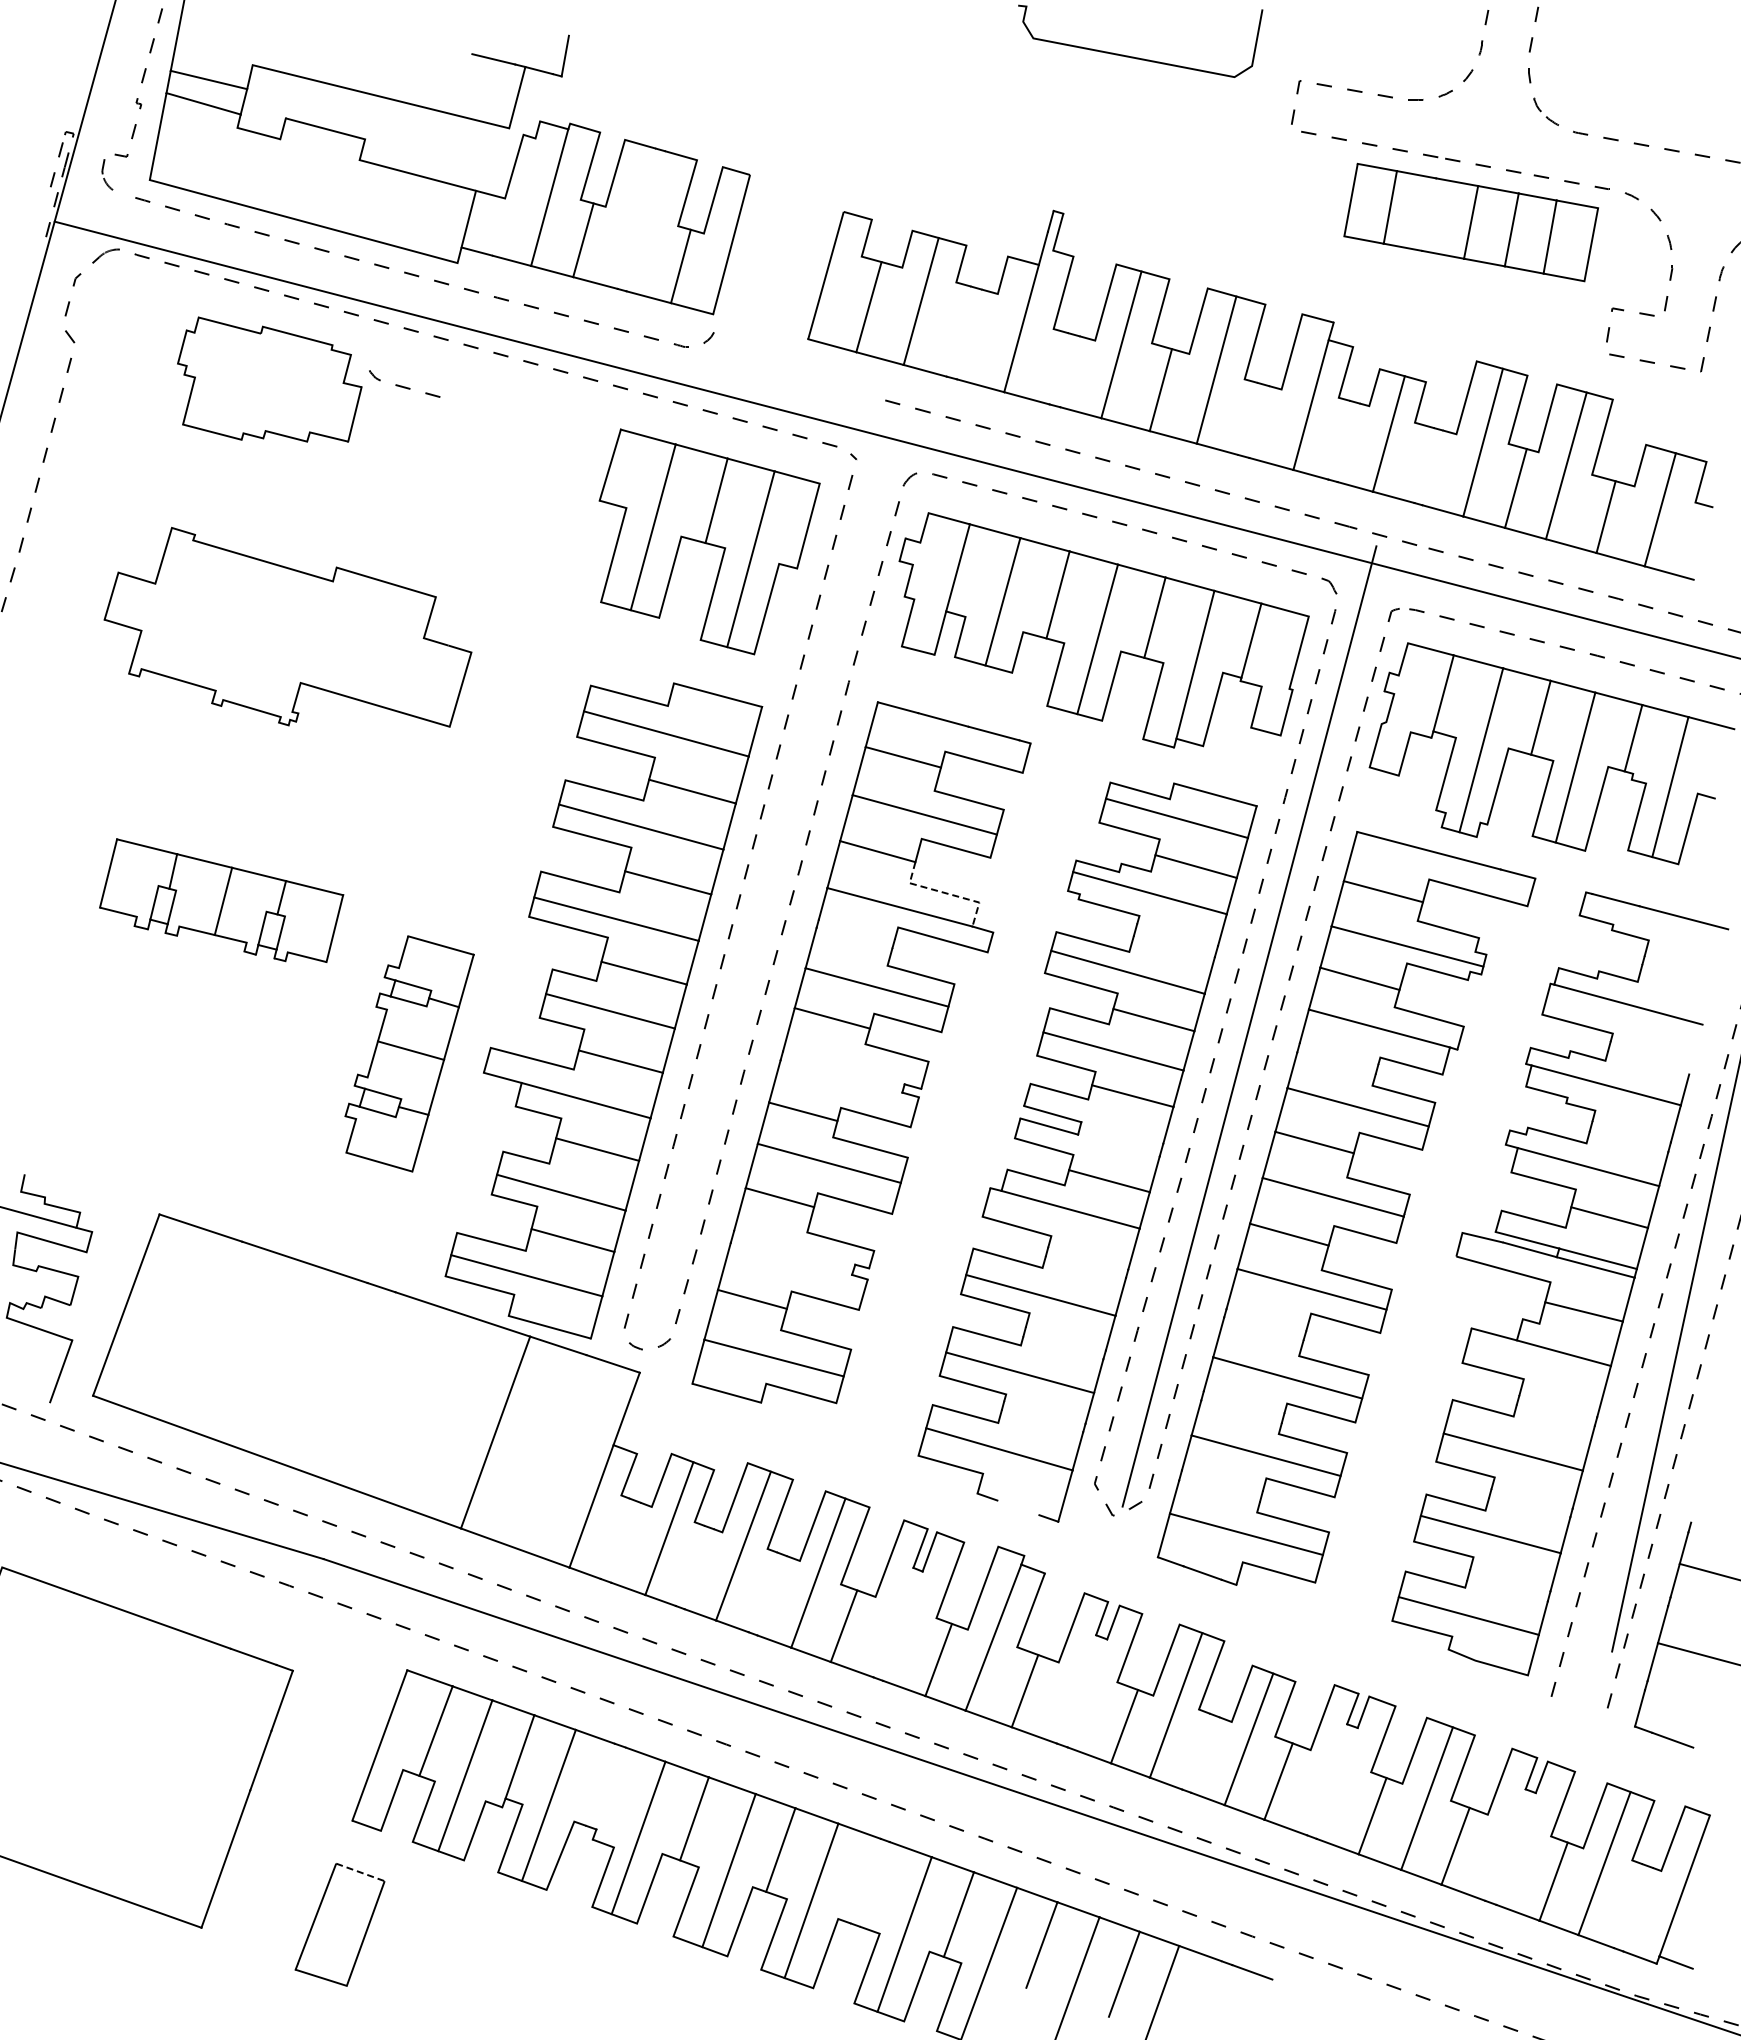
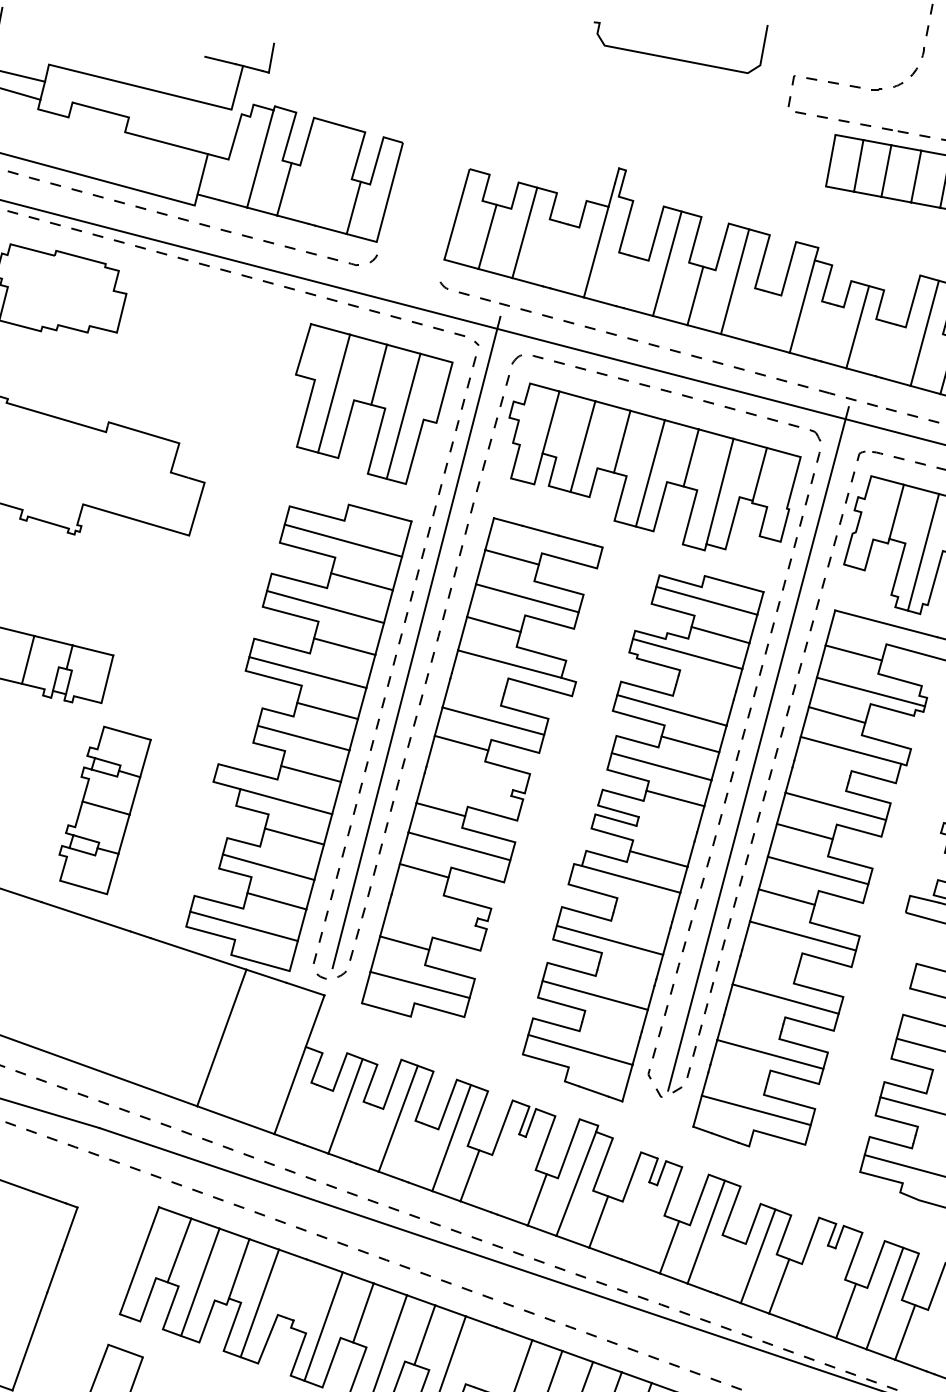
line: (1429, 214) -> (886, 170), added
curve: (402, 385) -> (463, 292), moved
line: (768, 876) -> (416, 642), added
line: (946, 893) -> (542, 654), dashed -> solid
part: (409, 1053) -> (105, 810), moved
line: (1018, 1507) -> (594, 1091), added
line: (360, 1872) -> (125, 1351), dashed -> solid

